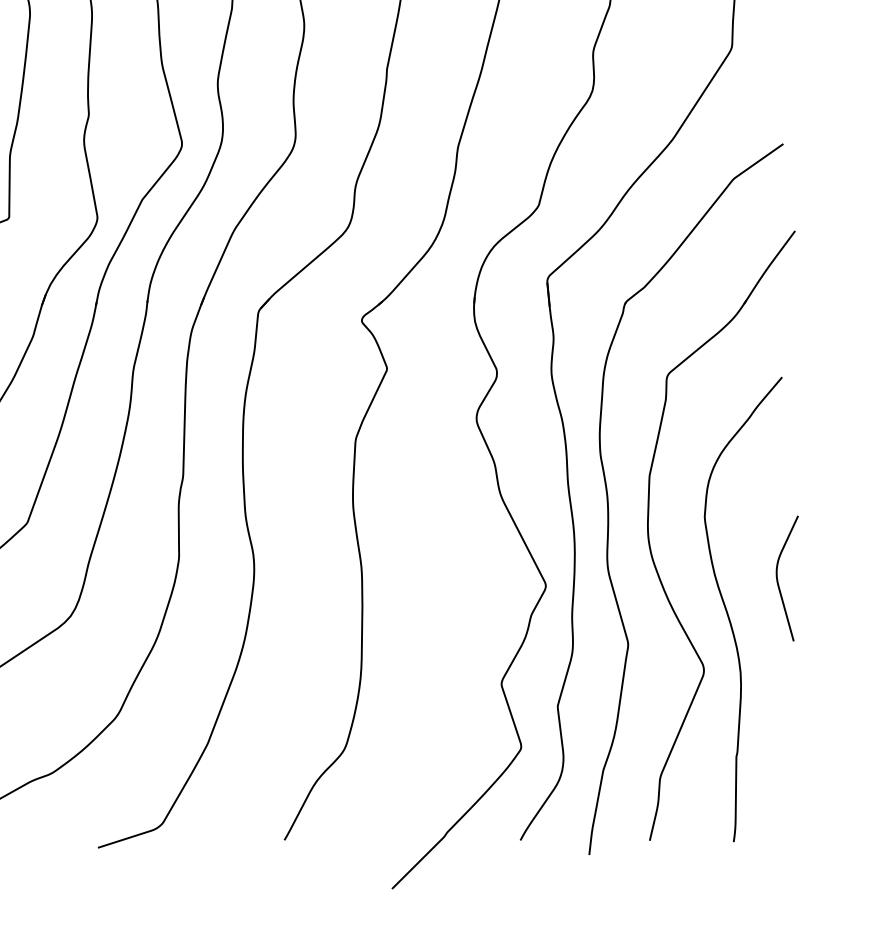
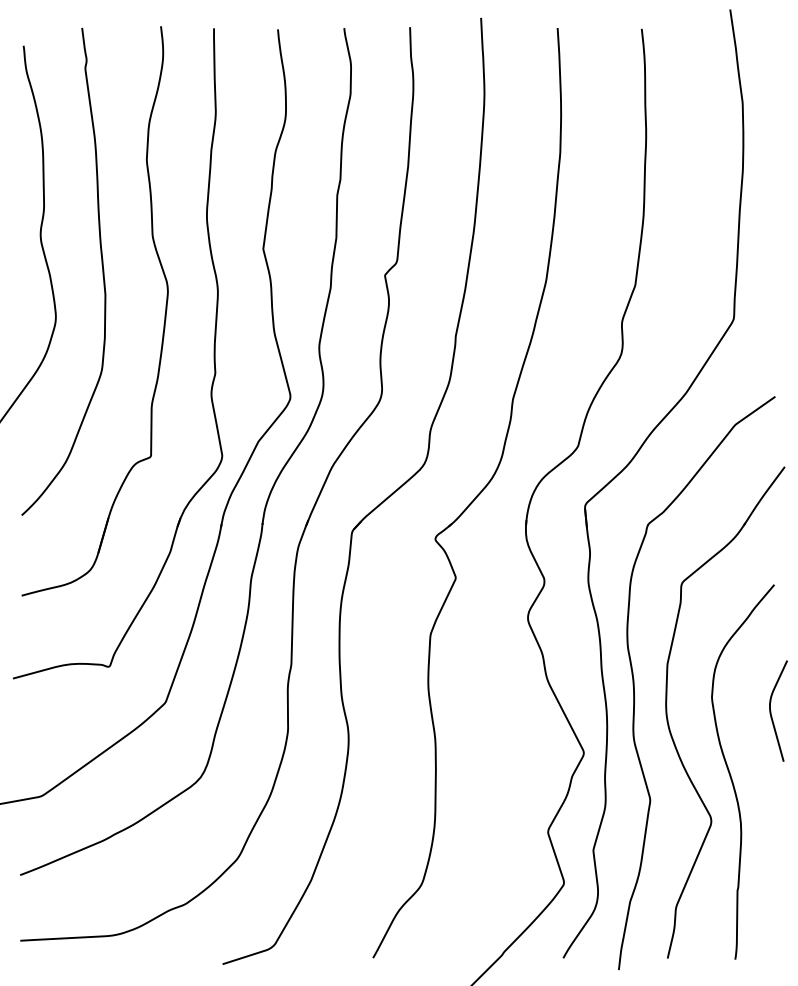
curve: (778, 577) -> (771, 710), moved

